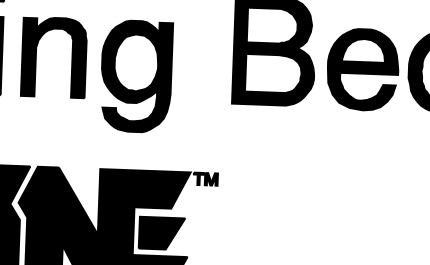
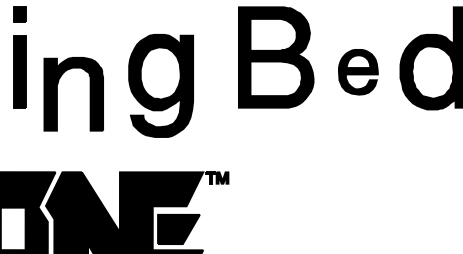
part: (36, 57) -> (57, 94), moved
part: (363, 70) -> (358, 72), size x0.6
part: (135, 76) -> (160, 85), moved

